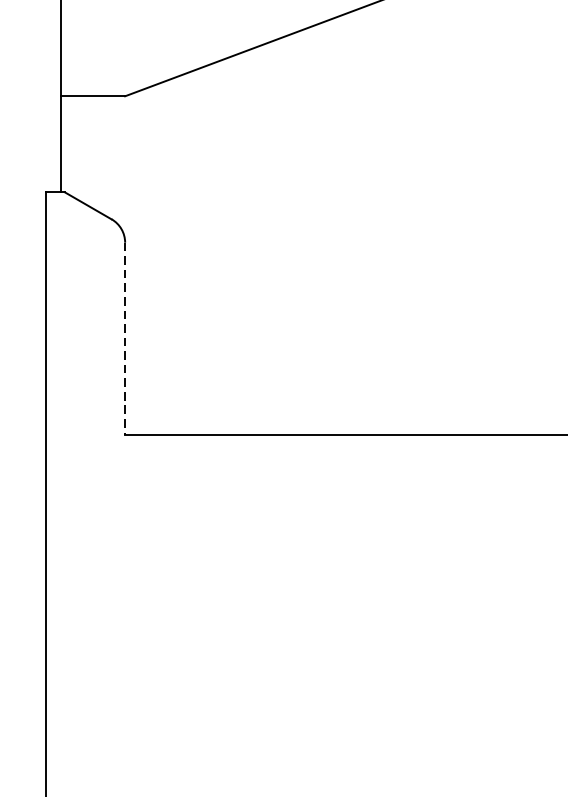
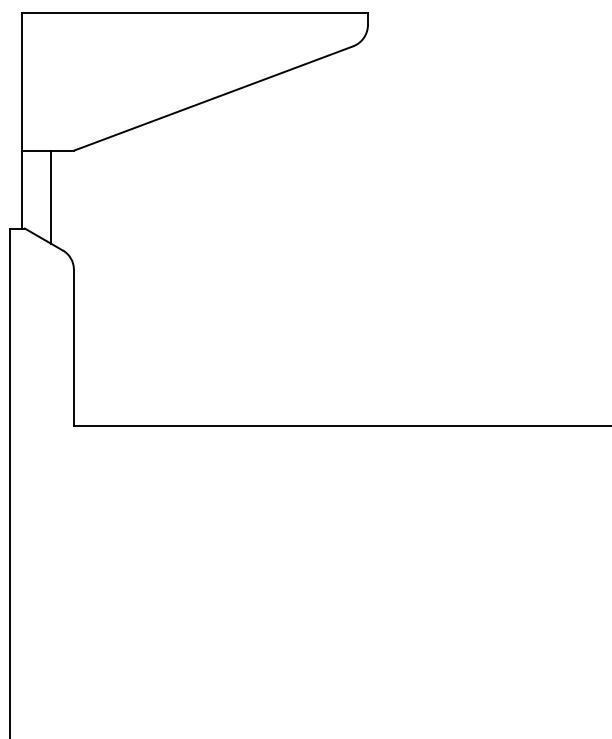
line: (97, 152) -> (51, 196), added
line: (124, 340) -> (73, 348), dashed -> solid

